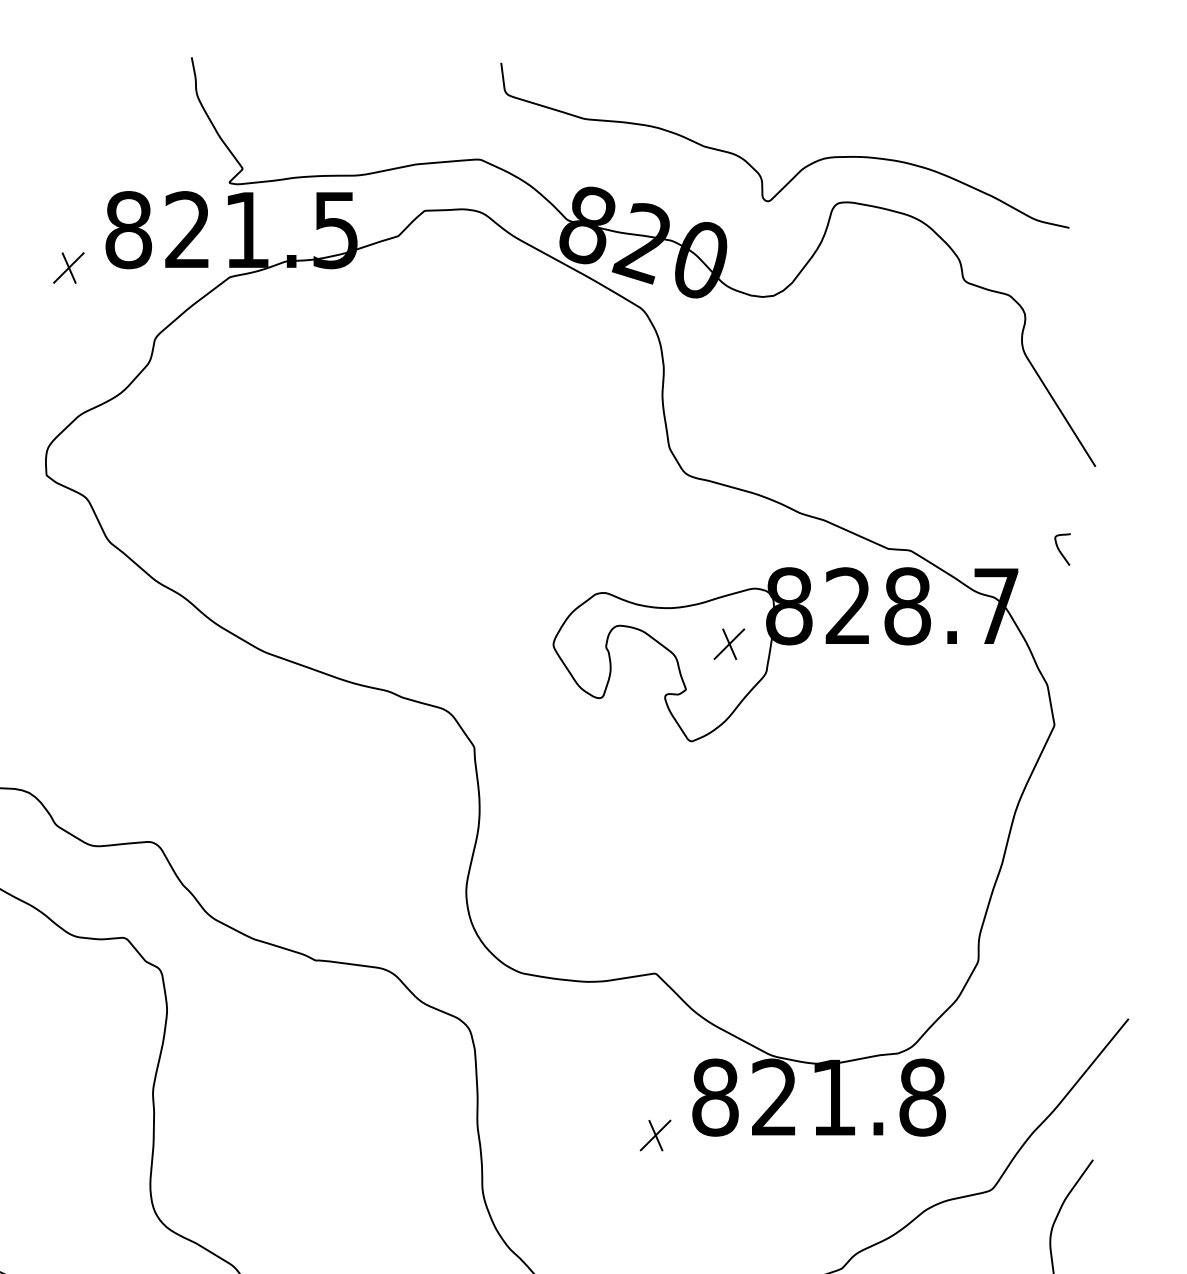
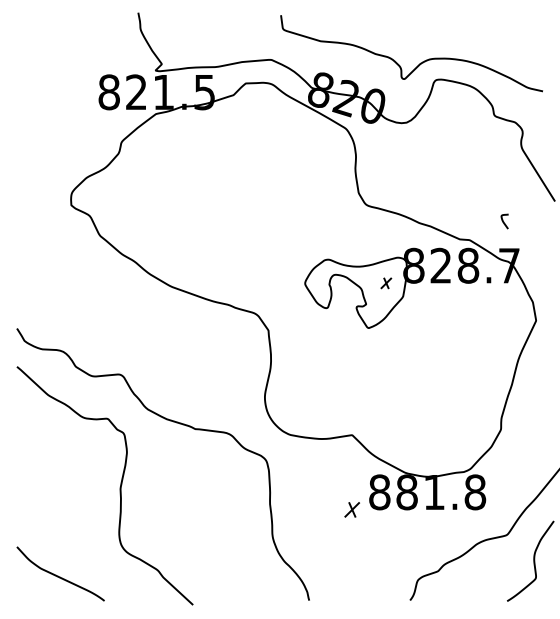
part: (68, 267) -> (81, 109), removed
curve: (1061, 549) -> (504, 221), moved
part: (729, 644) -> (386, 283), size x0.7
text: (773, 1097) -> (406, 492), 821.8 -> 881.8

